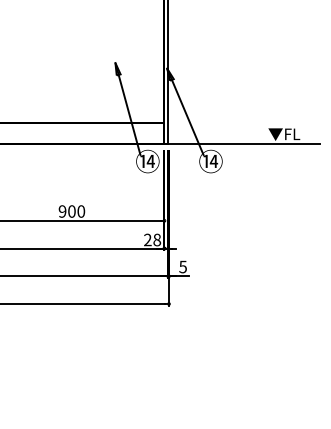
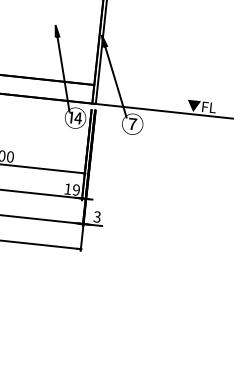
text: (210, 160) -> (132, 123), ⑭ -> ⑦
text: (152, 239) -> (72, 189), 28 -> 19
text: (182, 266) -> (96, 216), 5 -> 3

